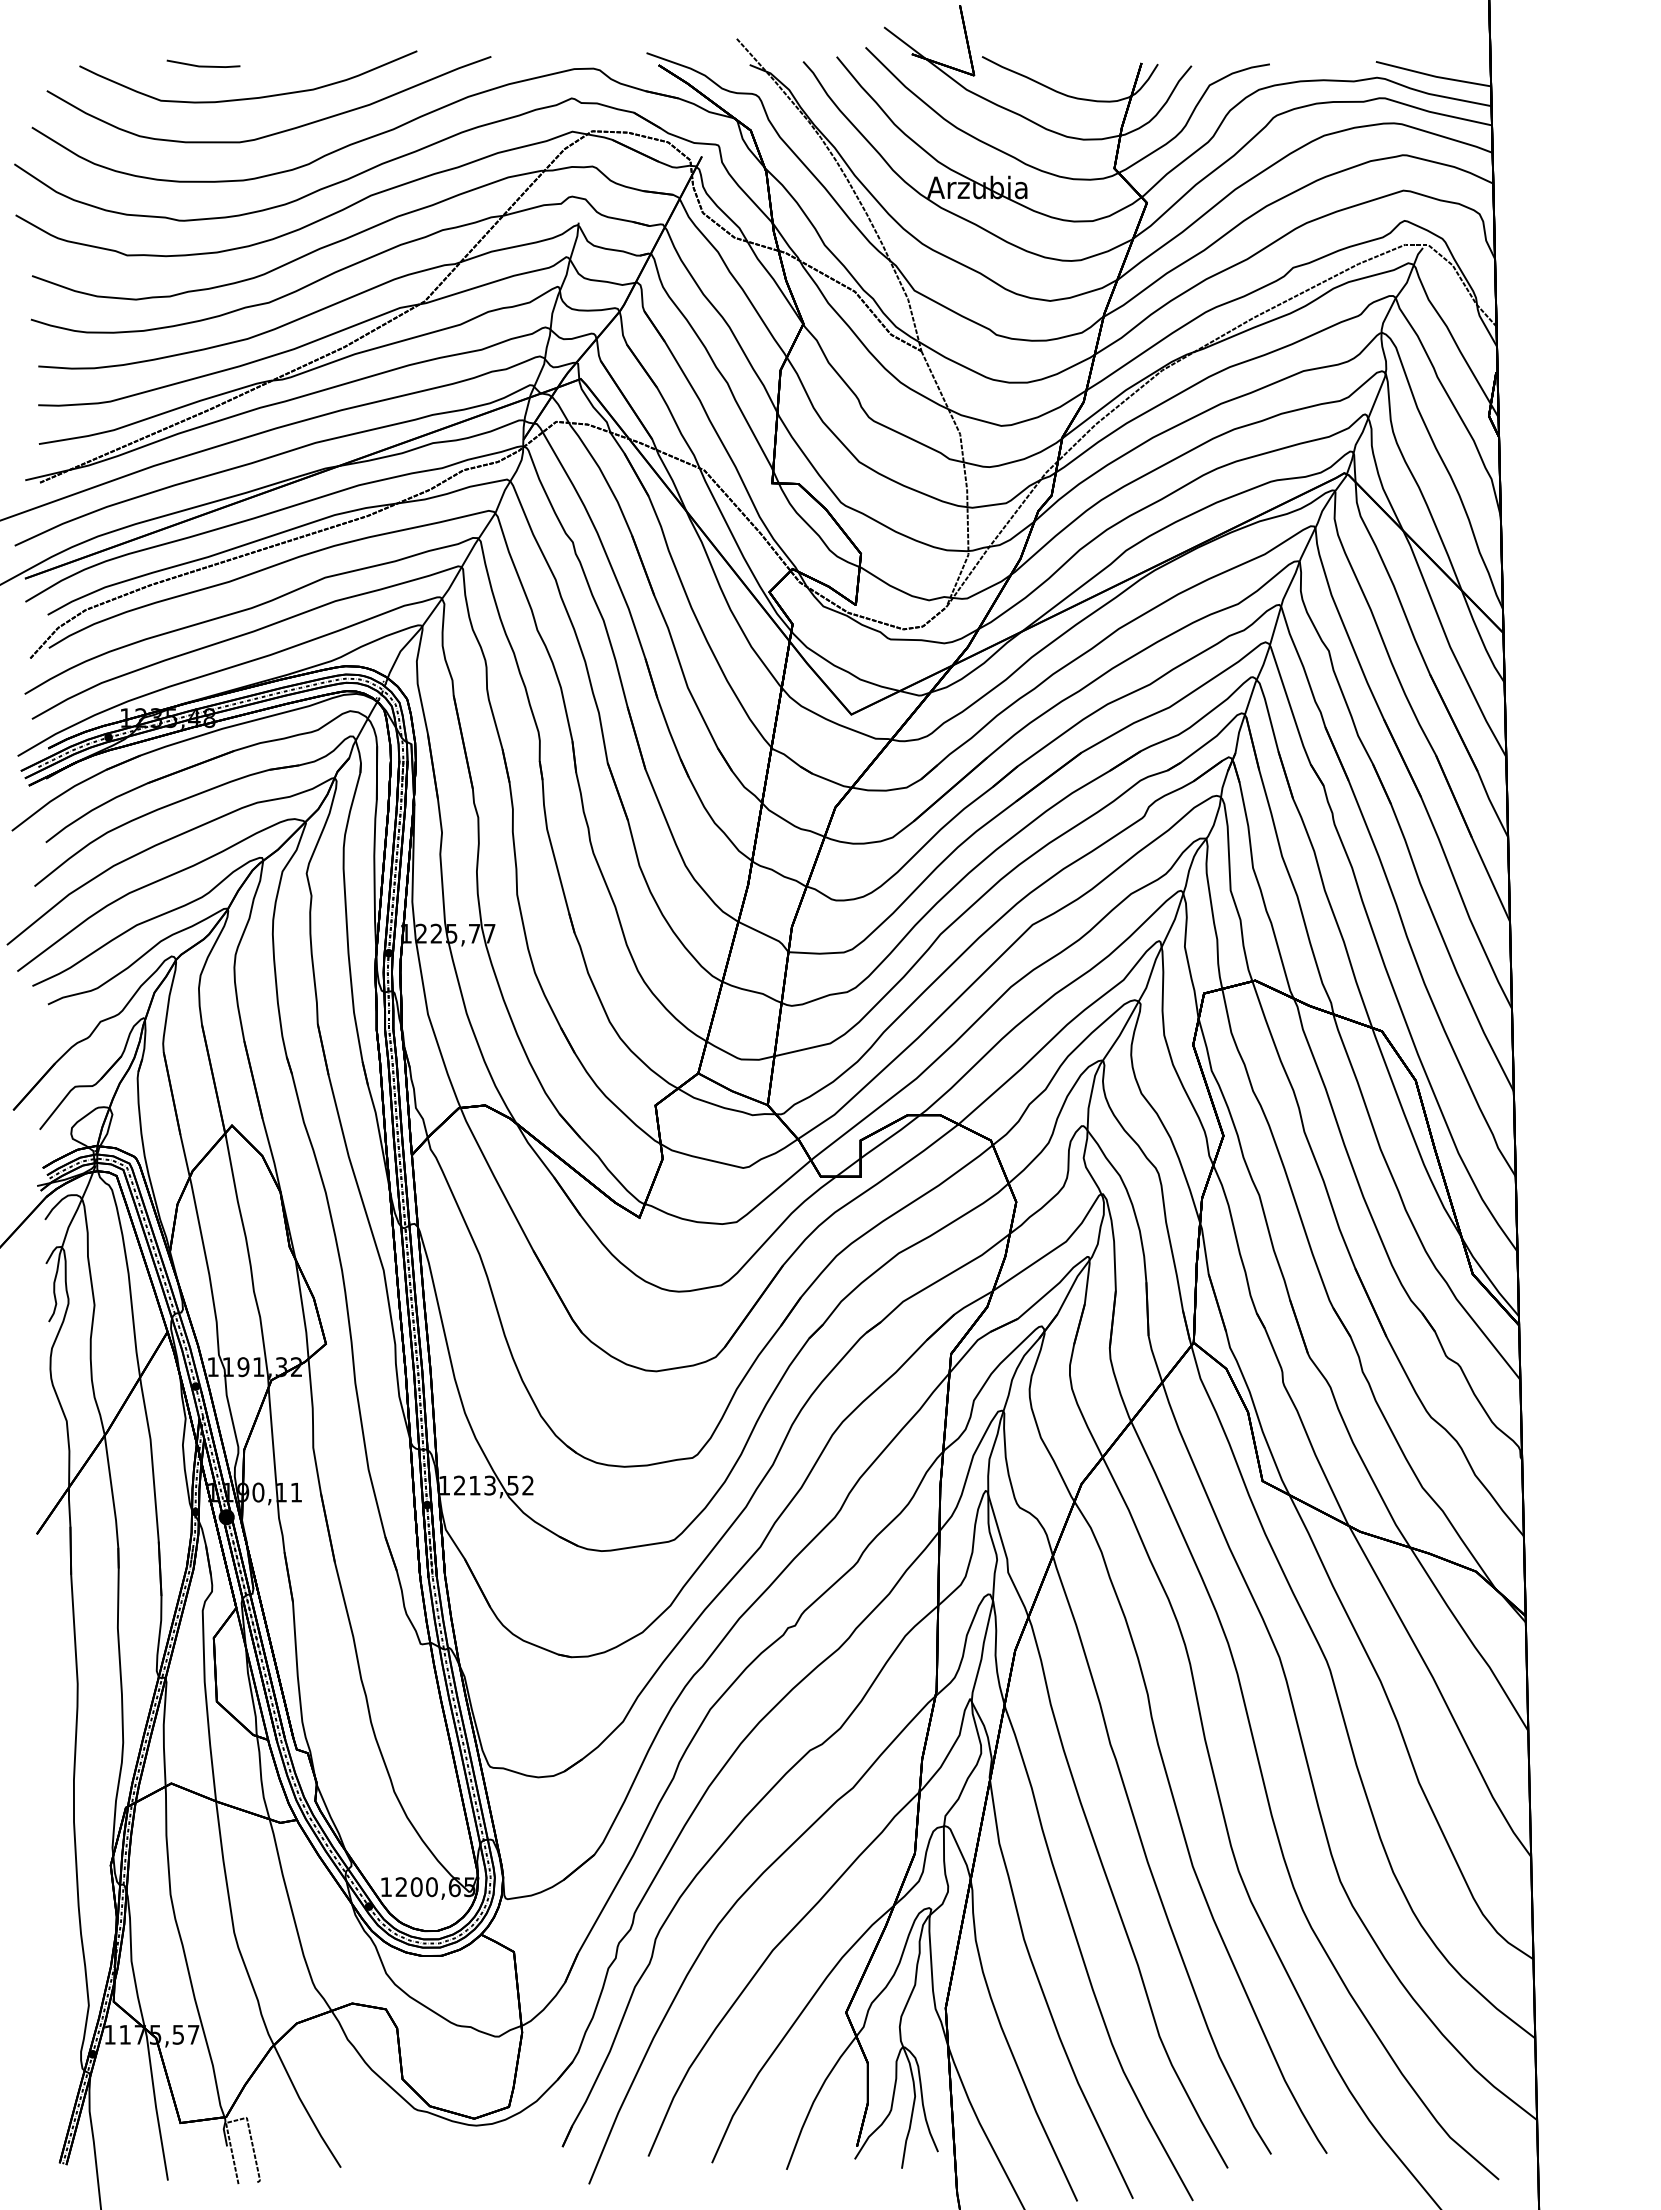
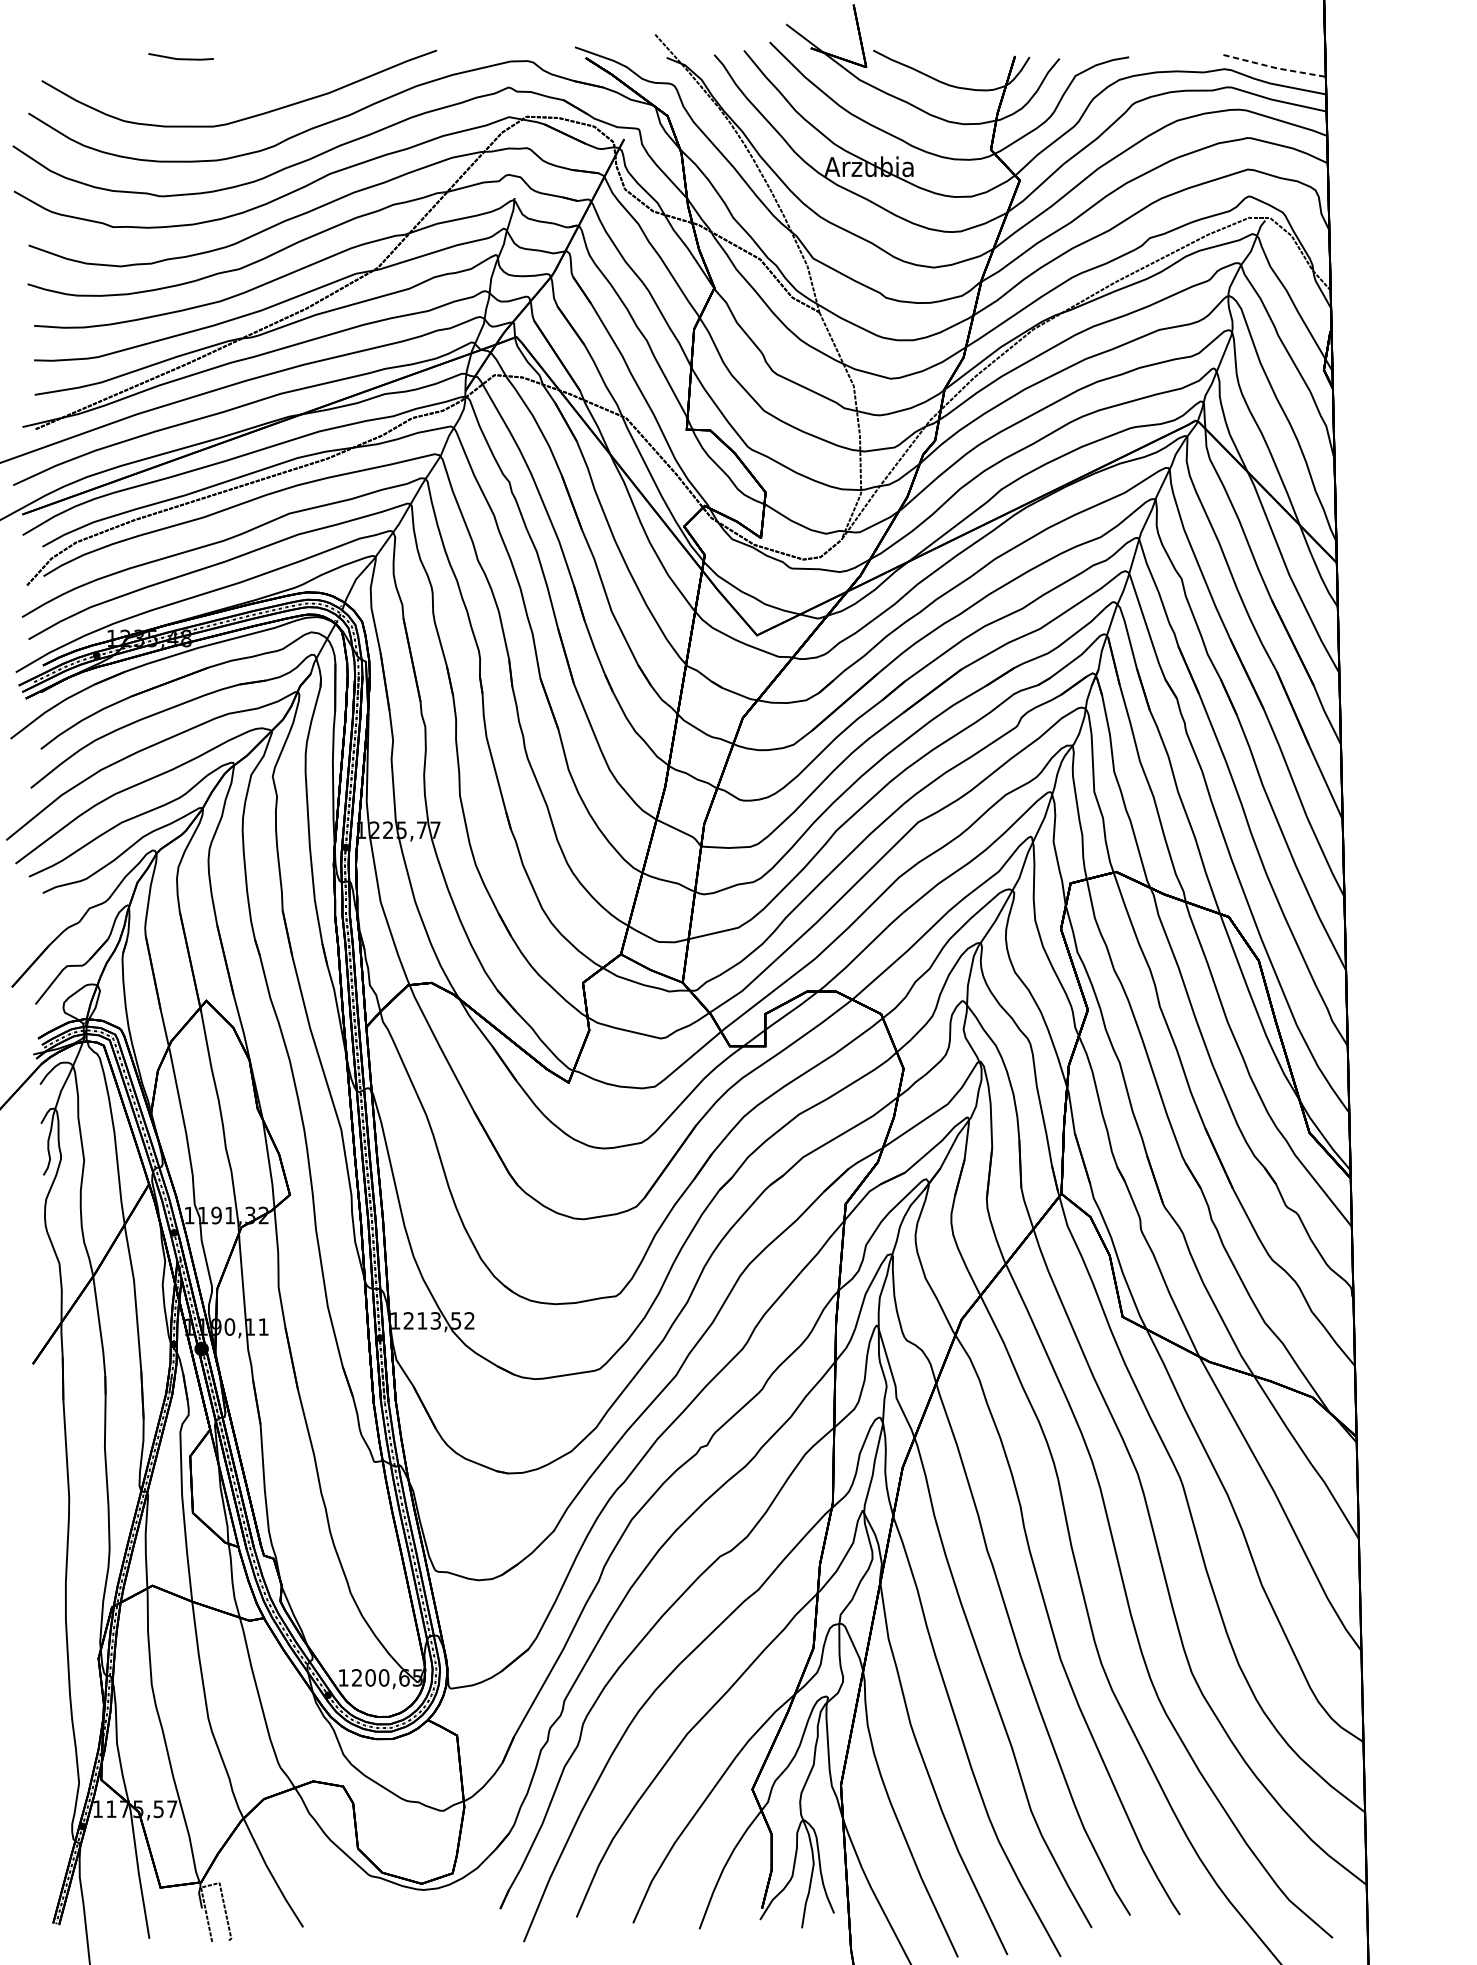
line: (1434, 76) -> (1275, 68), solid -> dashed
curve: (249, 97) -> (221, 86), removed

